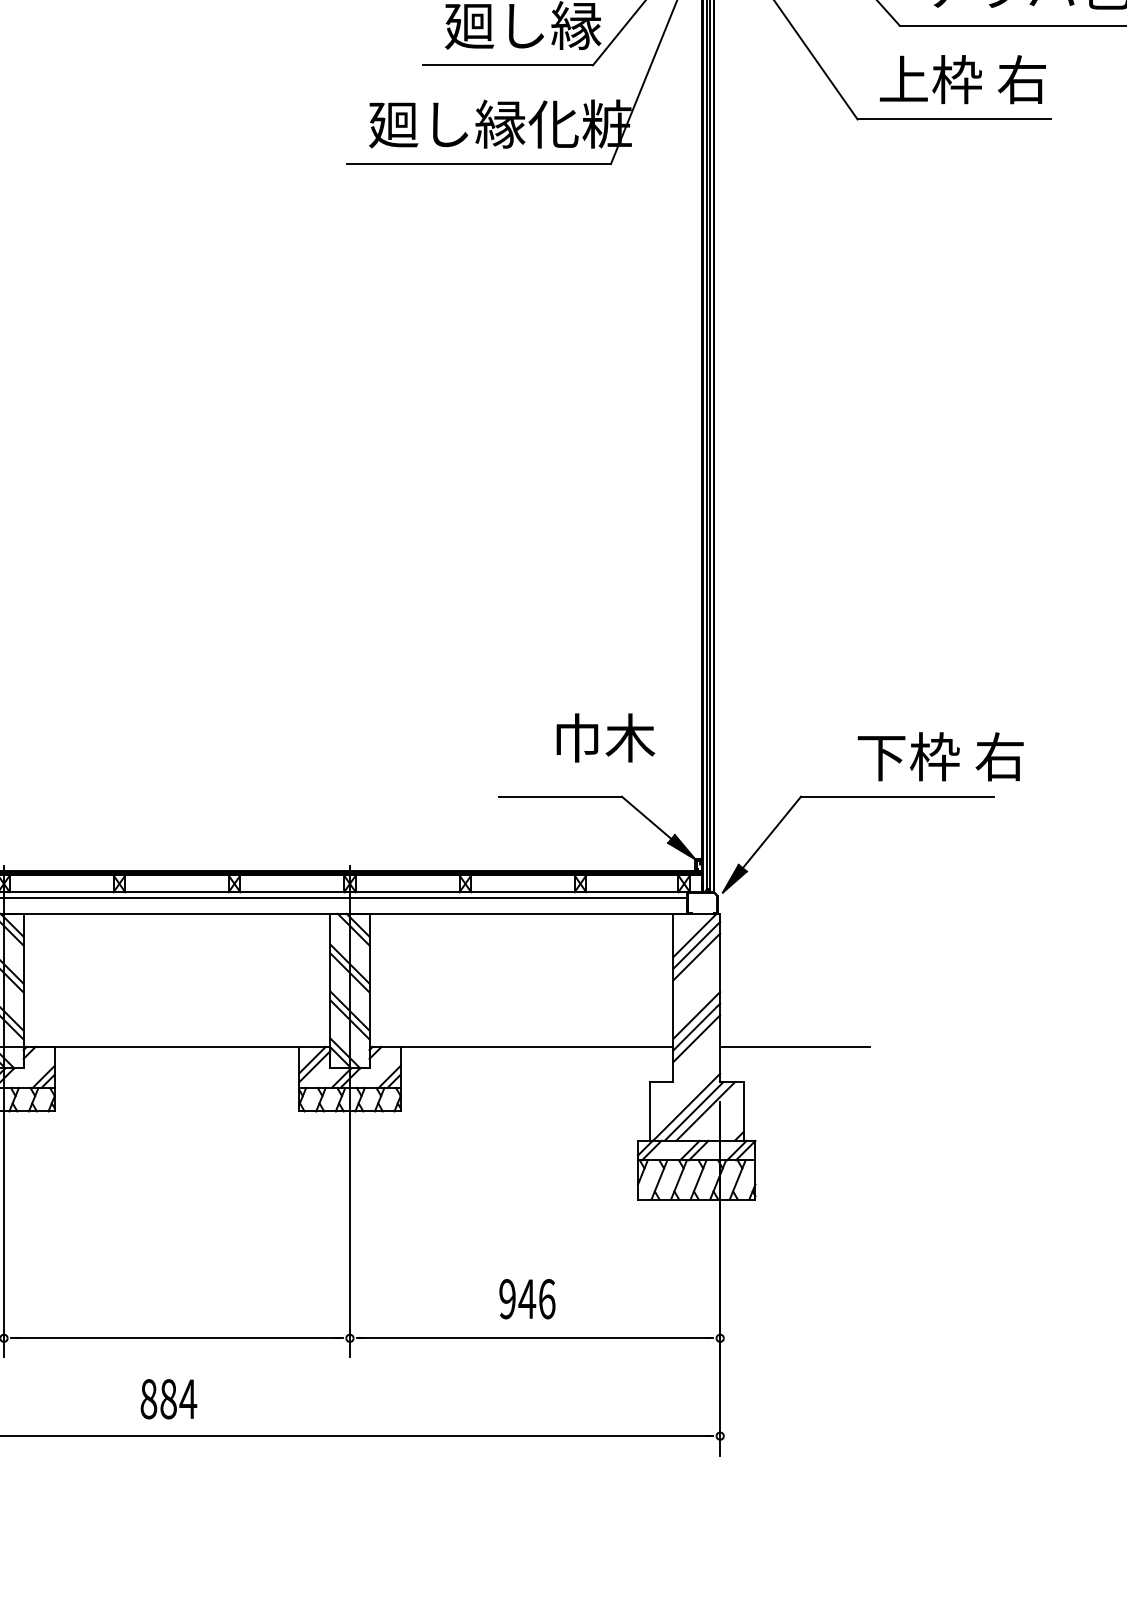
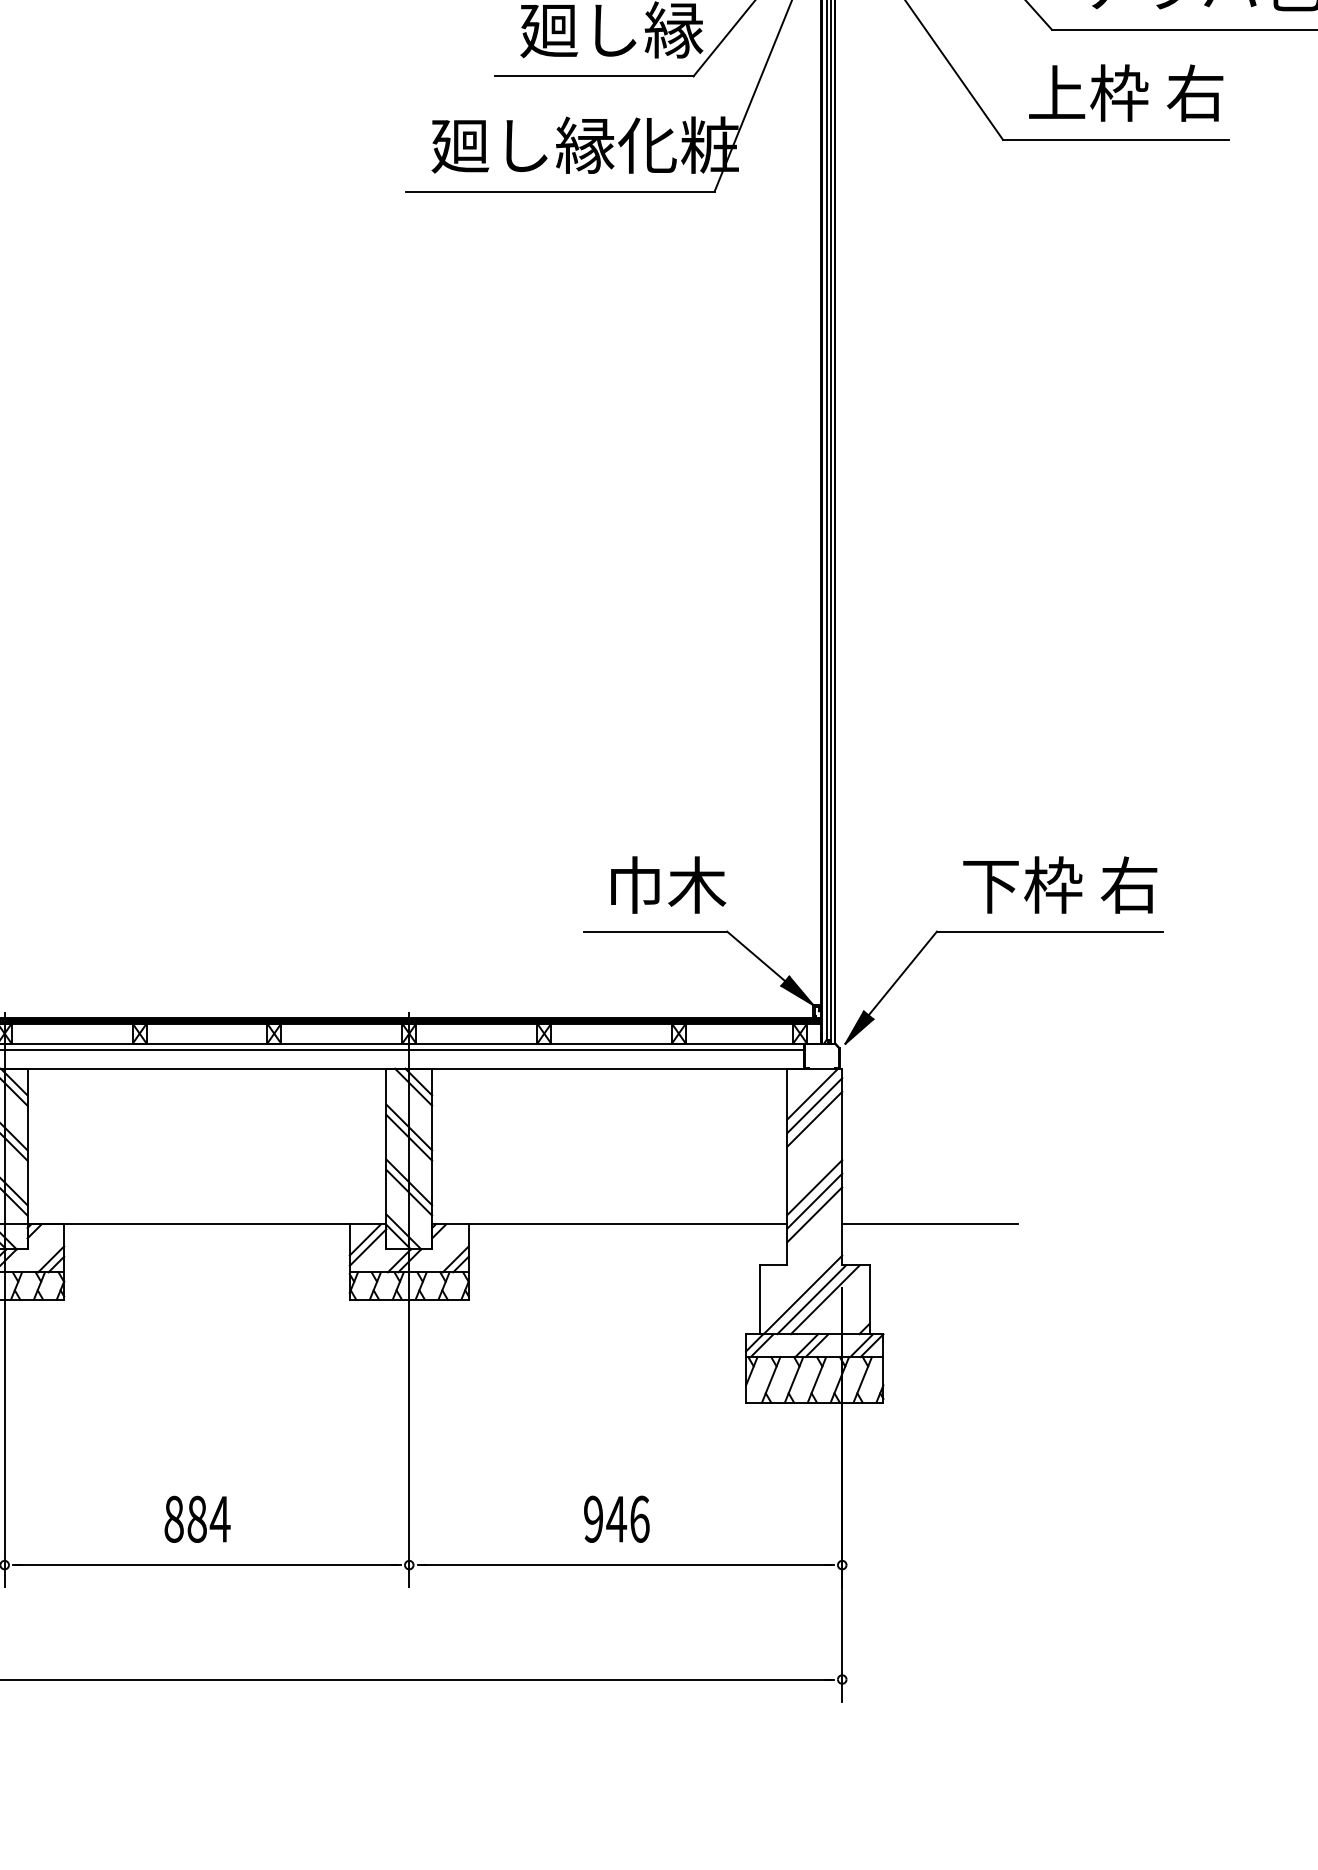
text: (605, 737) -> (668, 884), moved
text: (941, 756) -> (1060, 884), moved
text: (168, 1398) -> (197, 1518), moved

